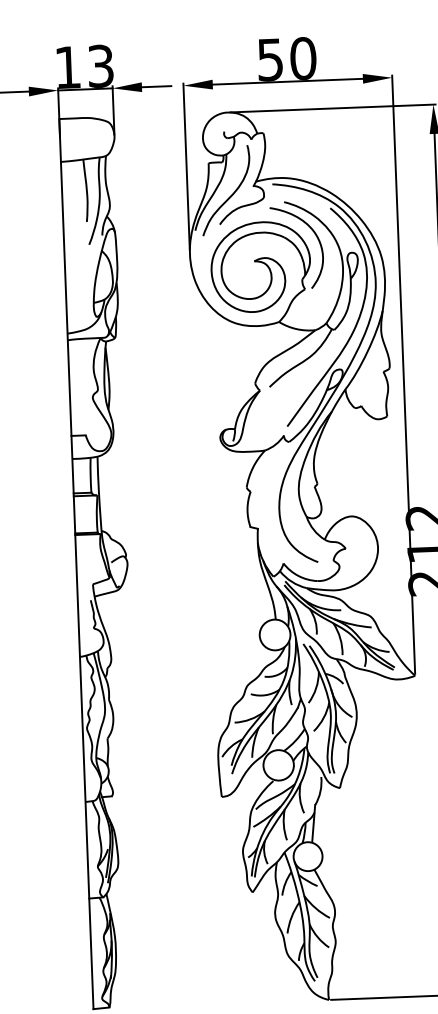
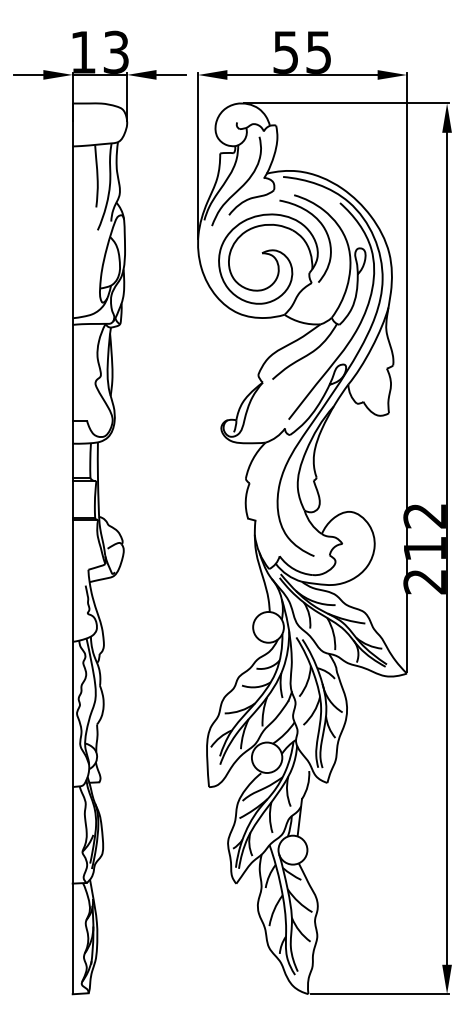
text: (302, 57) -> (318, 51), 50 -> 55

